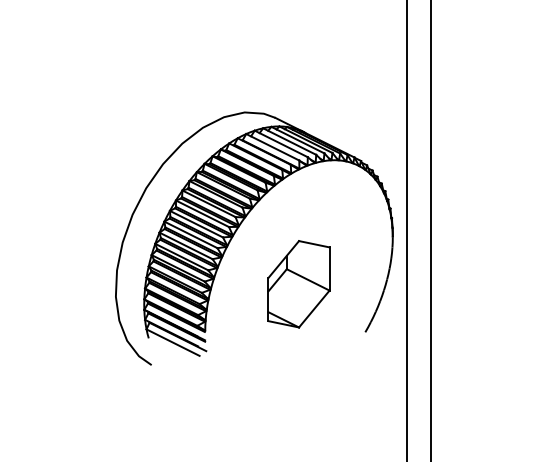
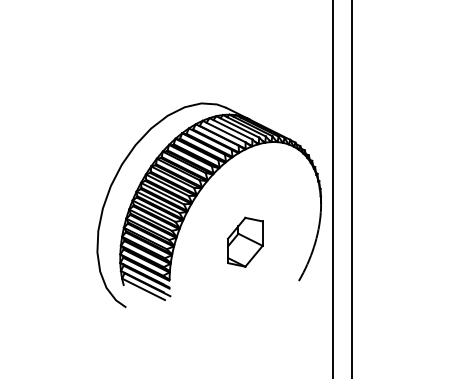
part: (299, 284) -> (245, 242), size x0.7

